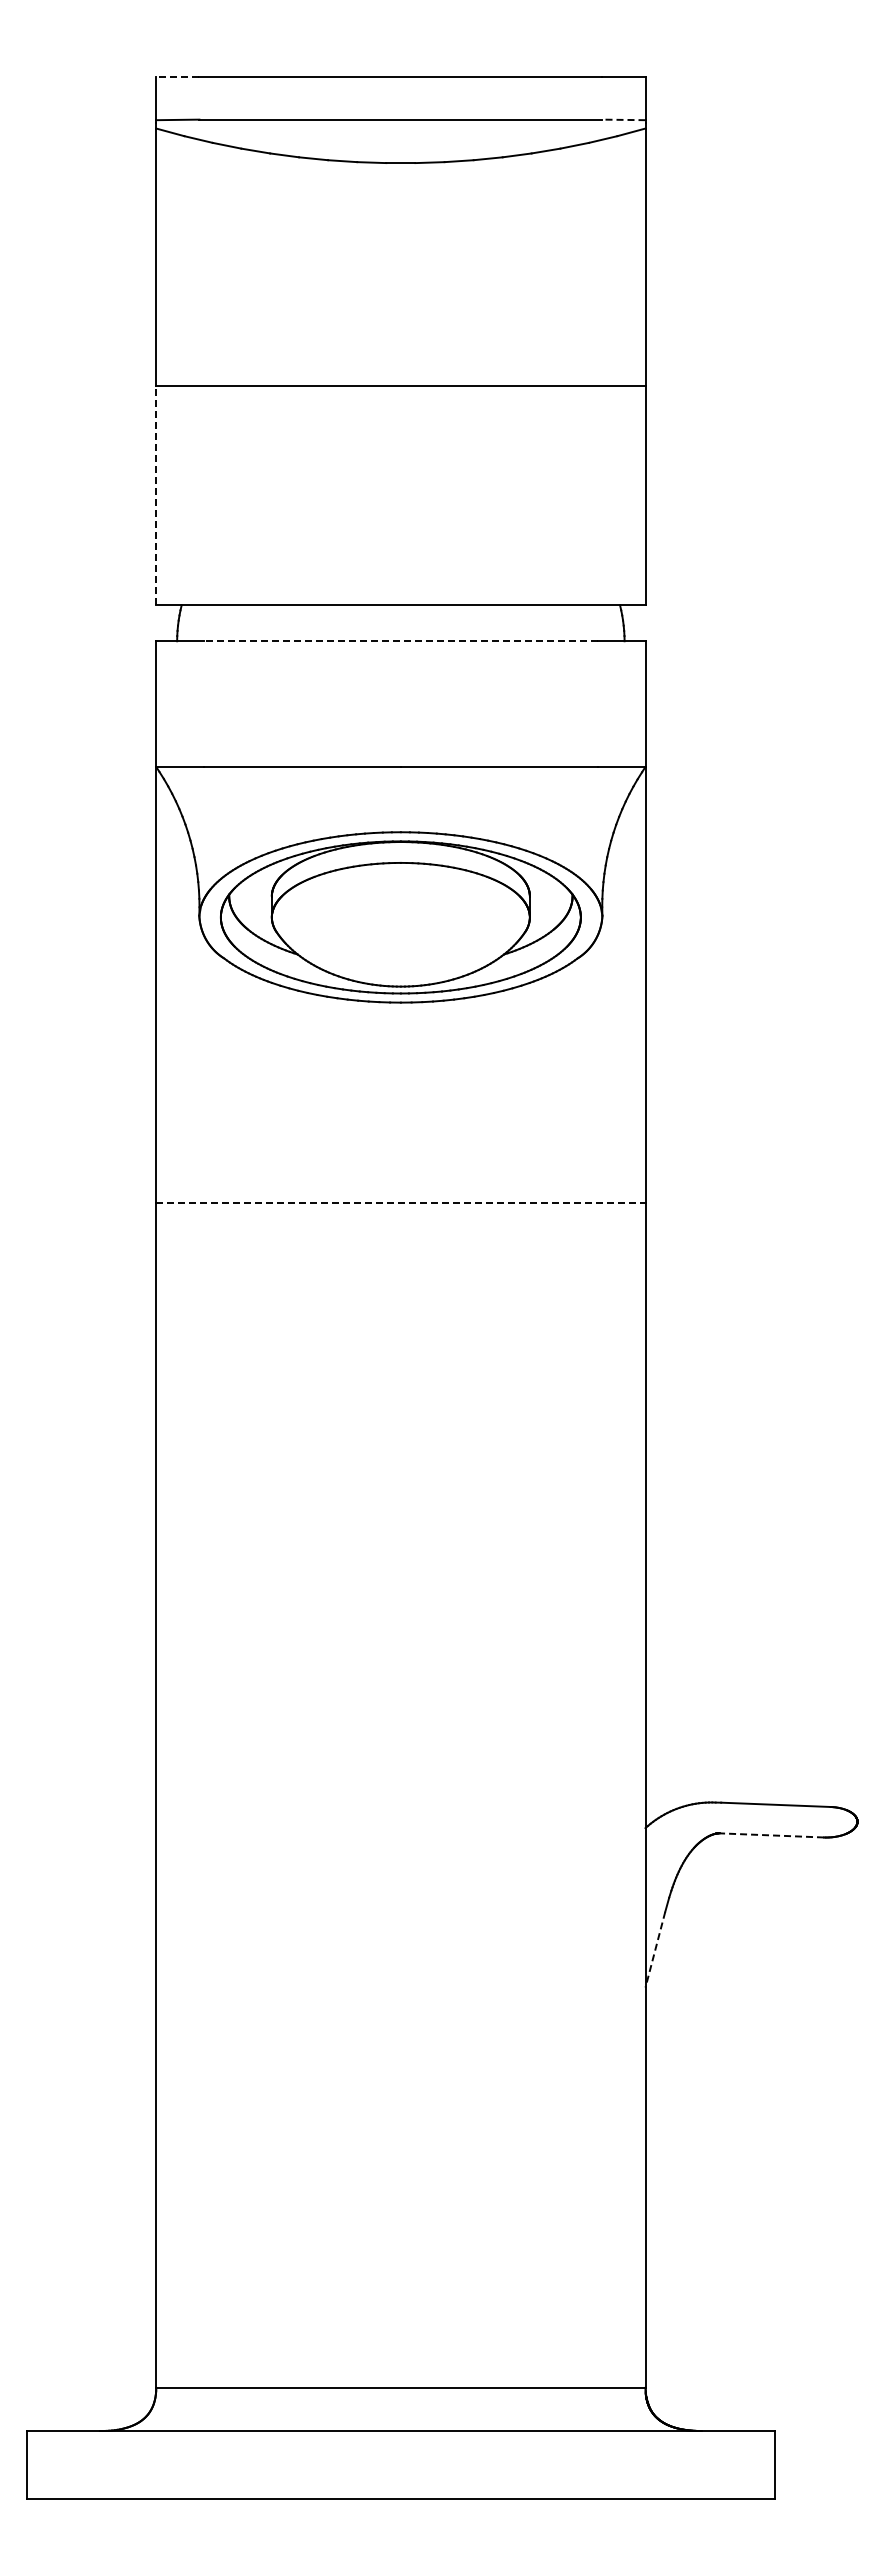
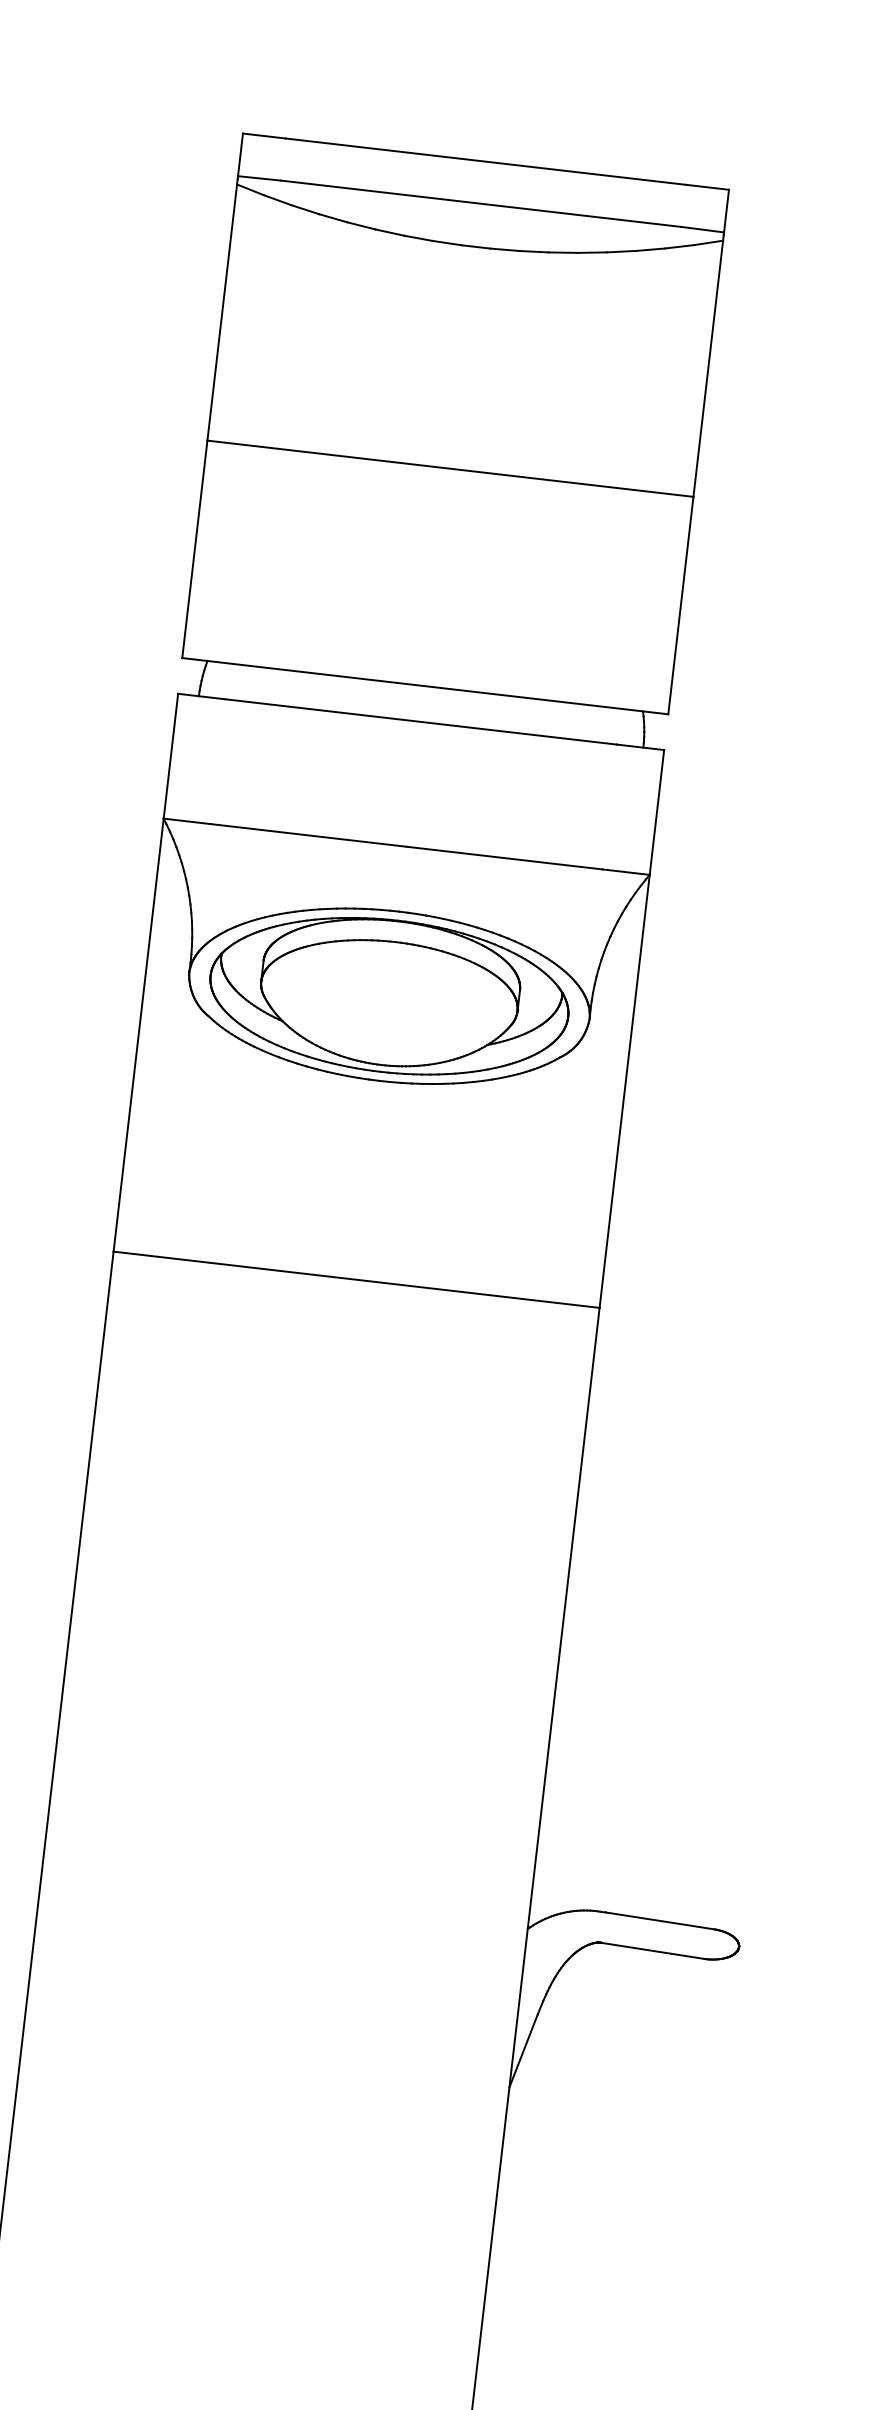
line: (177, 77) -> (264, 136), dashed -> solid
line: (623, 119) -> (702, 229), dashed -> solid
line: (156, 495) -> (195, 549), dashed -> solid
line: (400, 641) -> (420, 722), dashed -> solid
line: (400, 1202) -> (356, 1279), dashed -> solid
line: (769, 1835) -> (650, 1950), dashed -> solid
line: (655, 1950) -> (523, 2051), dashed -> solid

